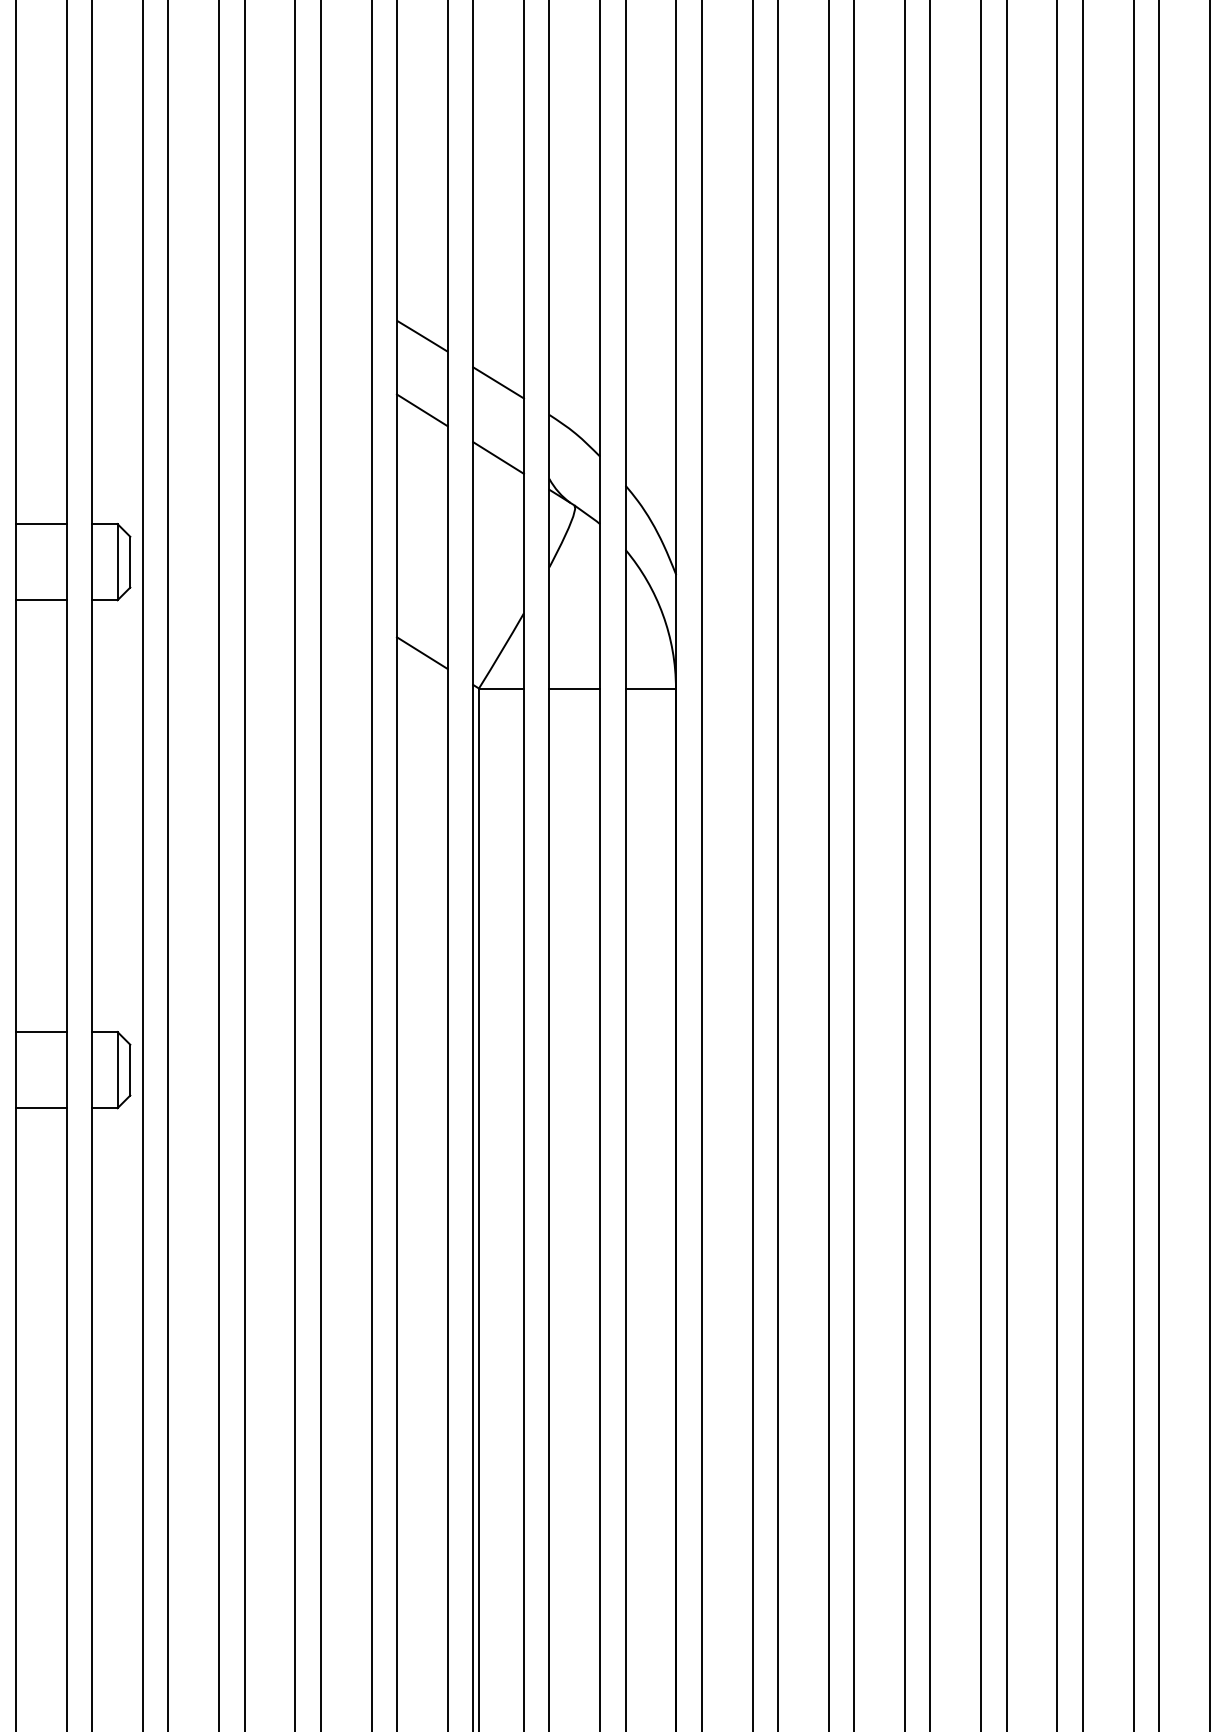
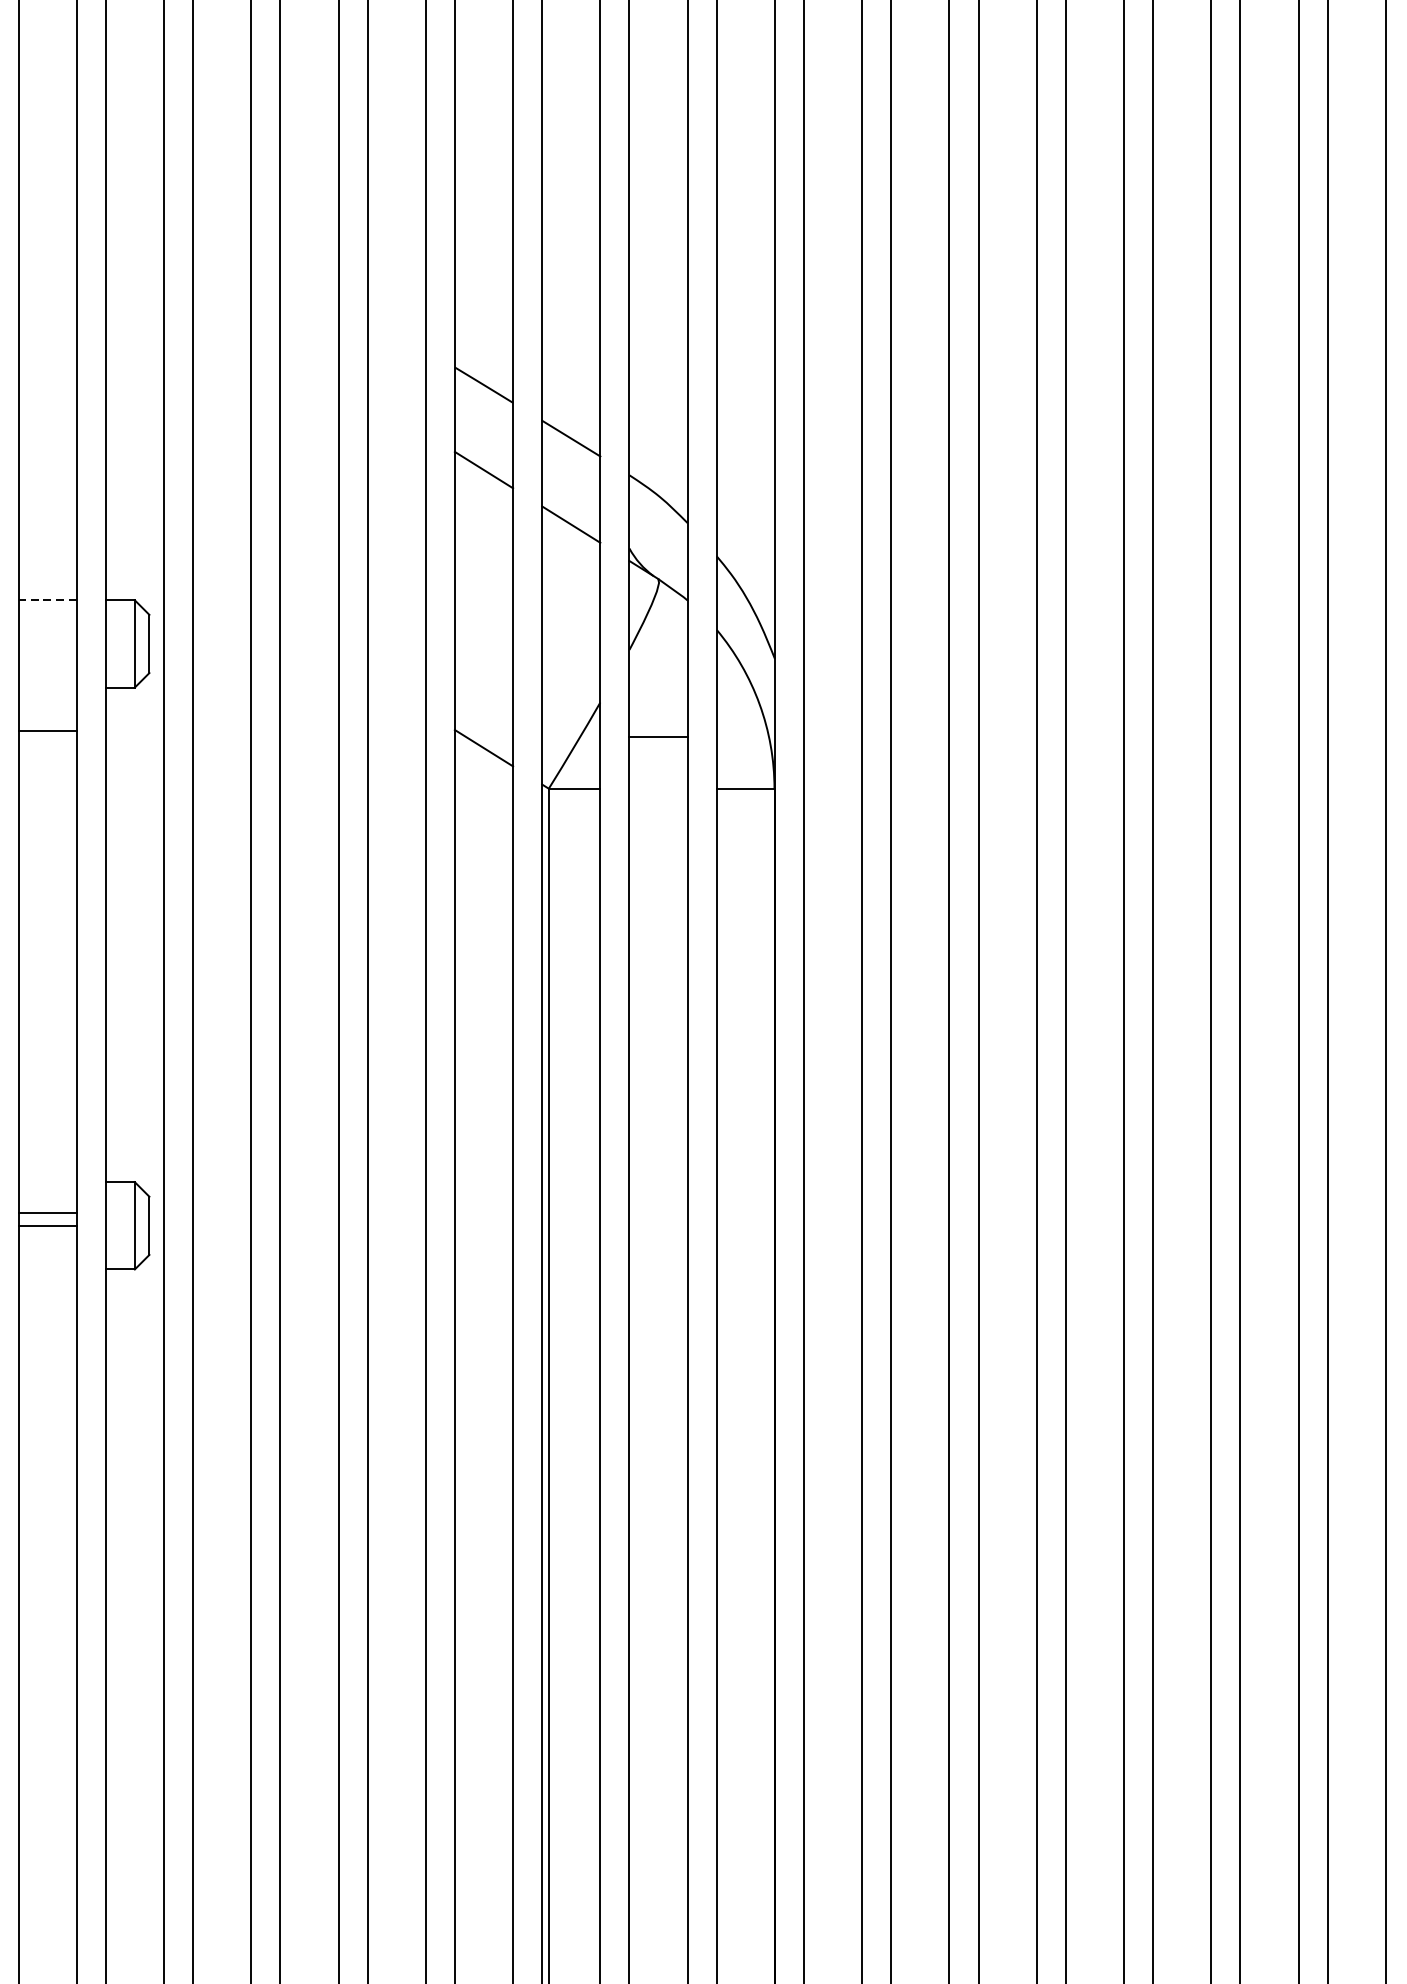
line: (40, 524) -> (46, 600), solid -> dashed
line: (41, 600) -> (47, 731), moved
line: (574, 688) -> (658, 737), moved
line: (41, 1032) -> (47, 1226), moved
line: (41, 1108) -> (47, 1213), moved

